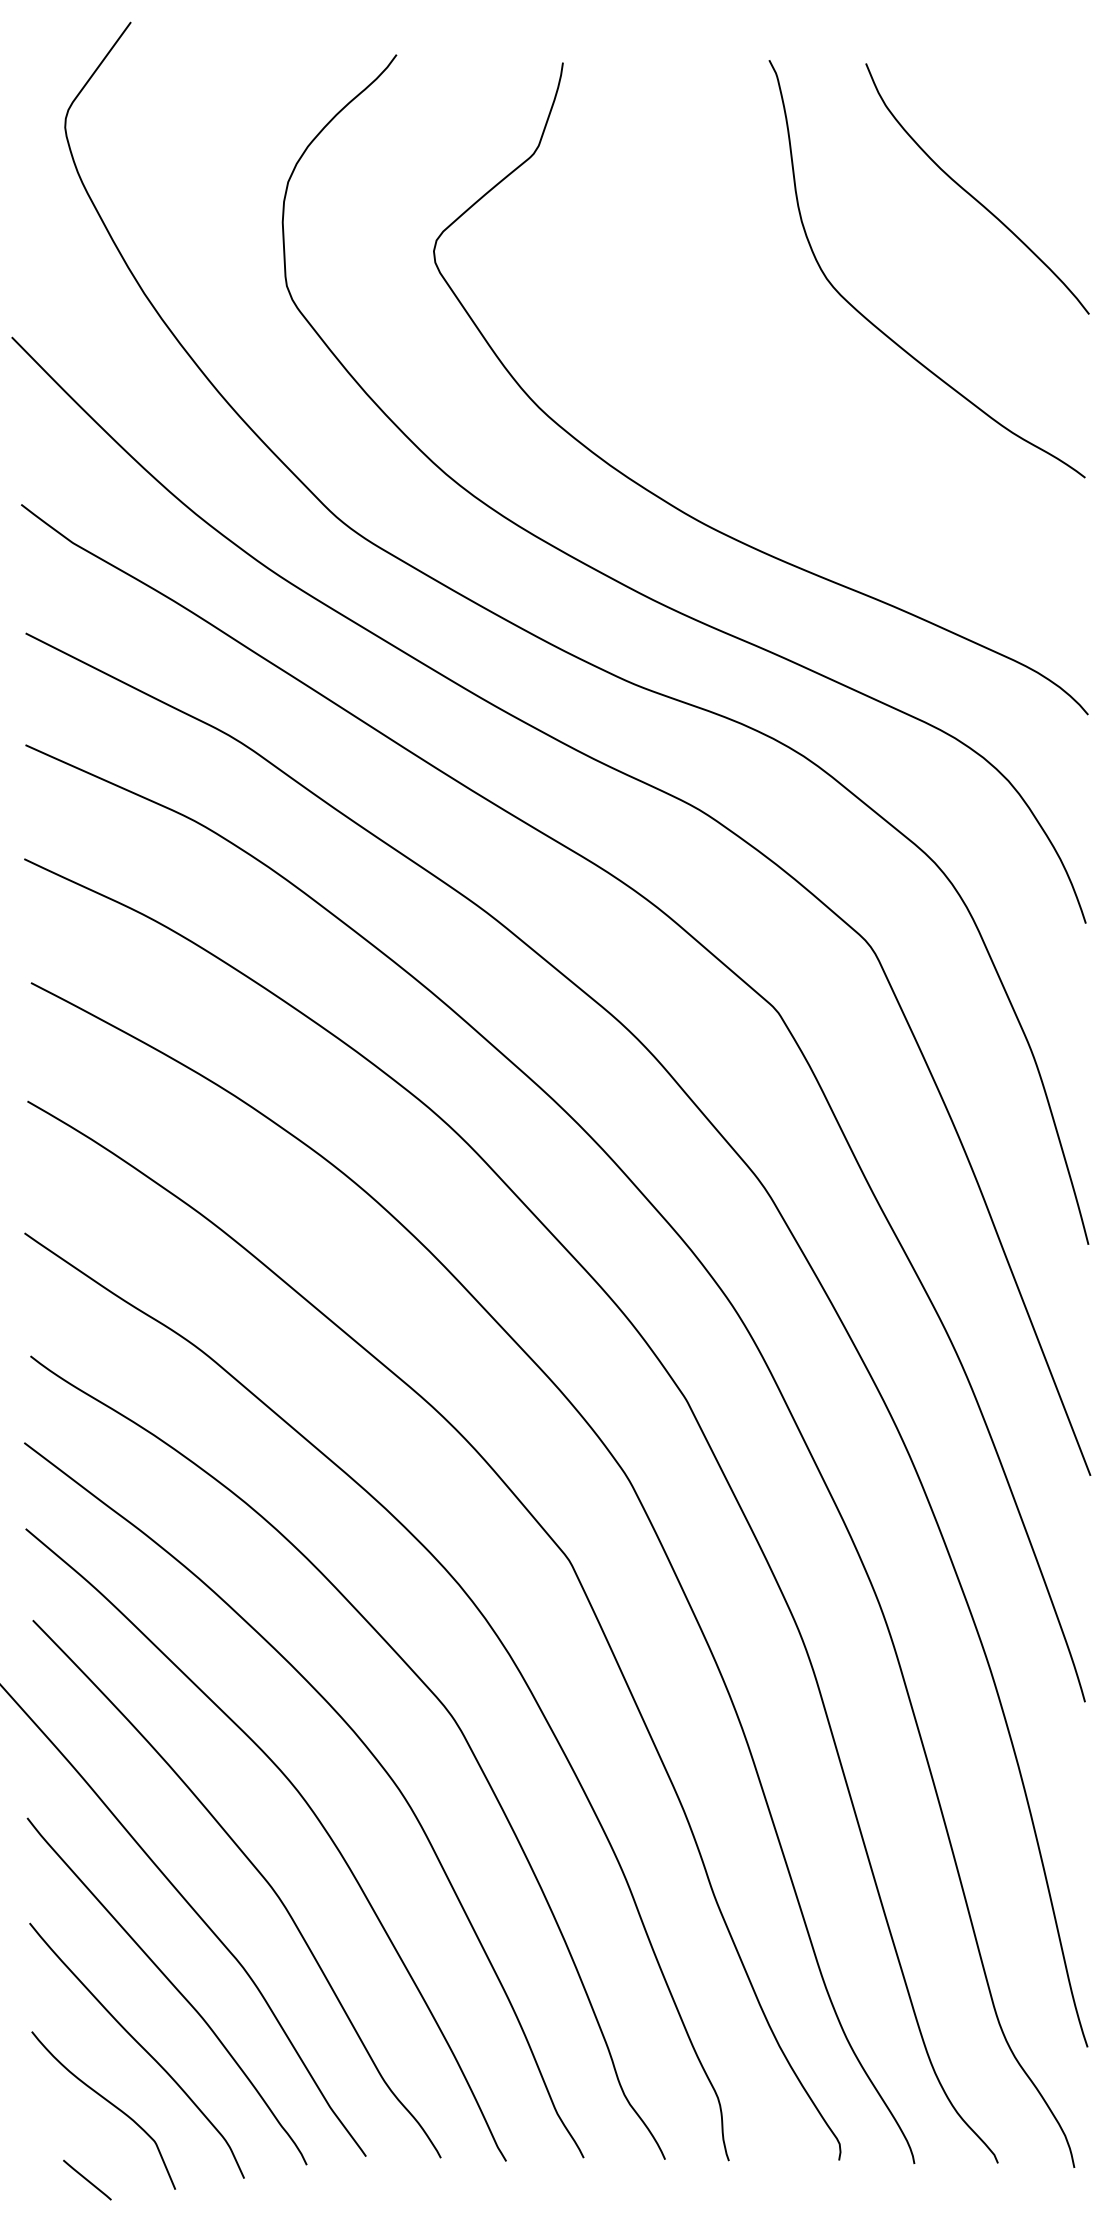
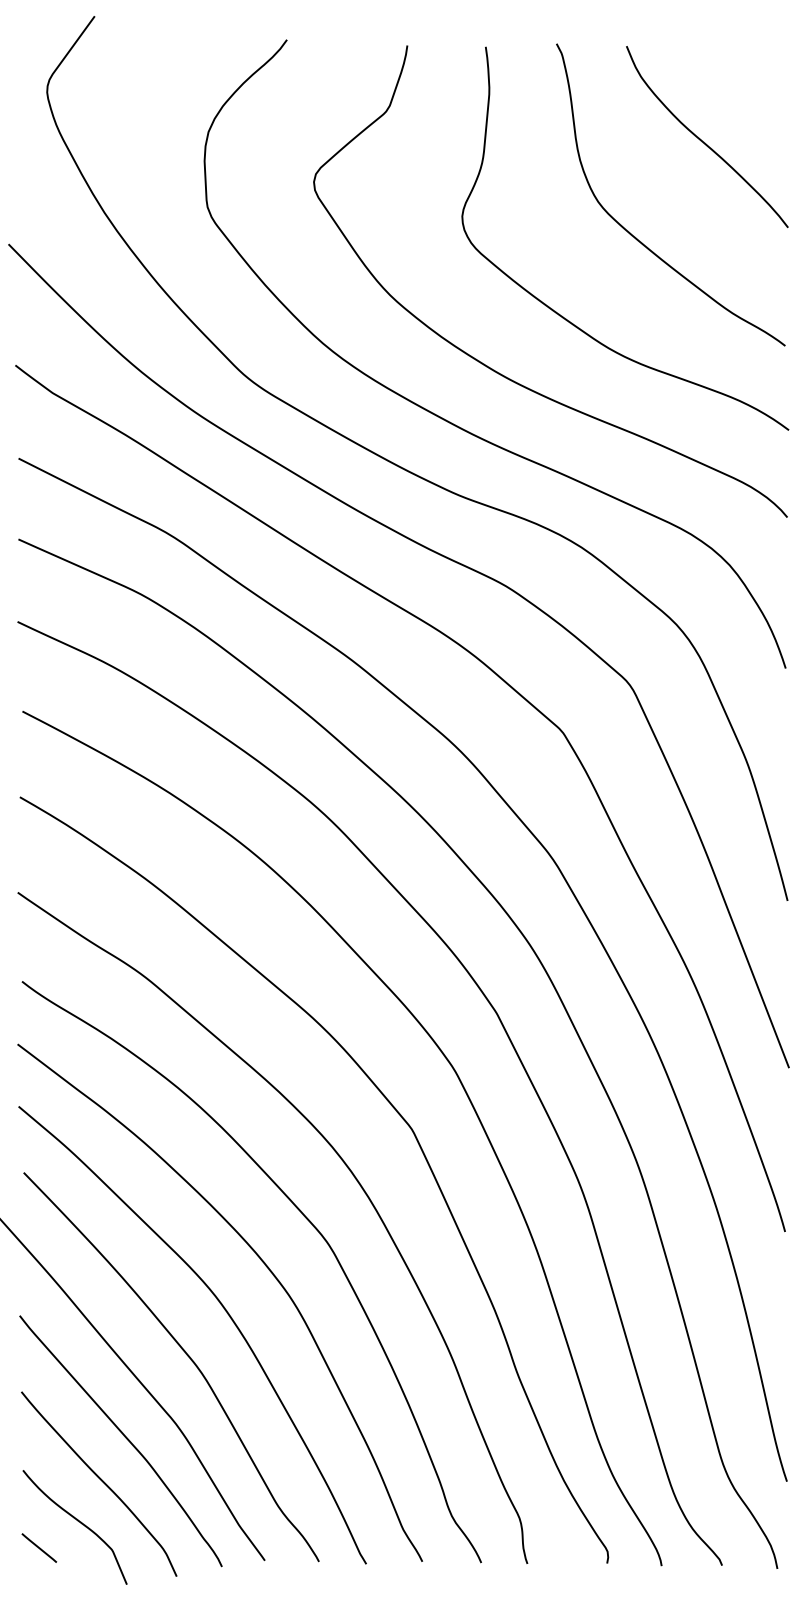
curve: (787, 443) -> (569, 321), added
line: (87, 2179) -> (39, 1547), moved

